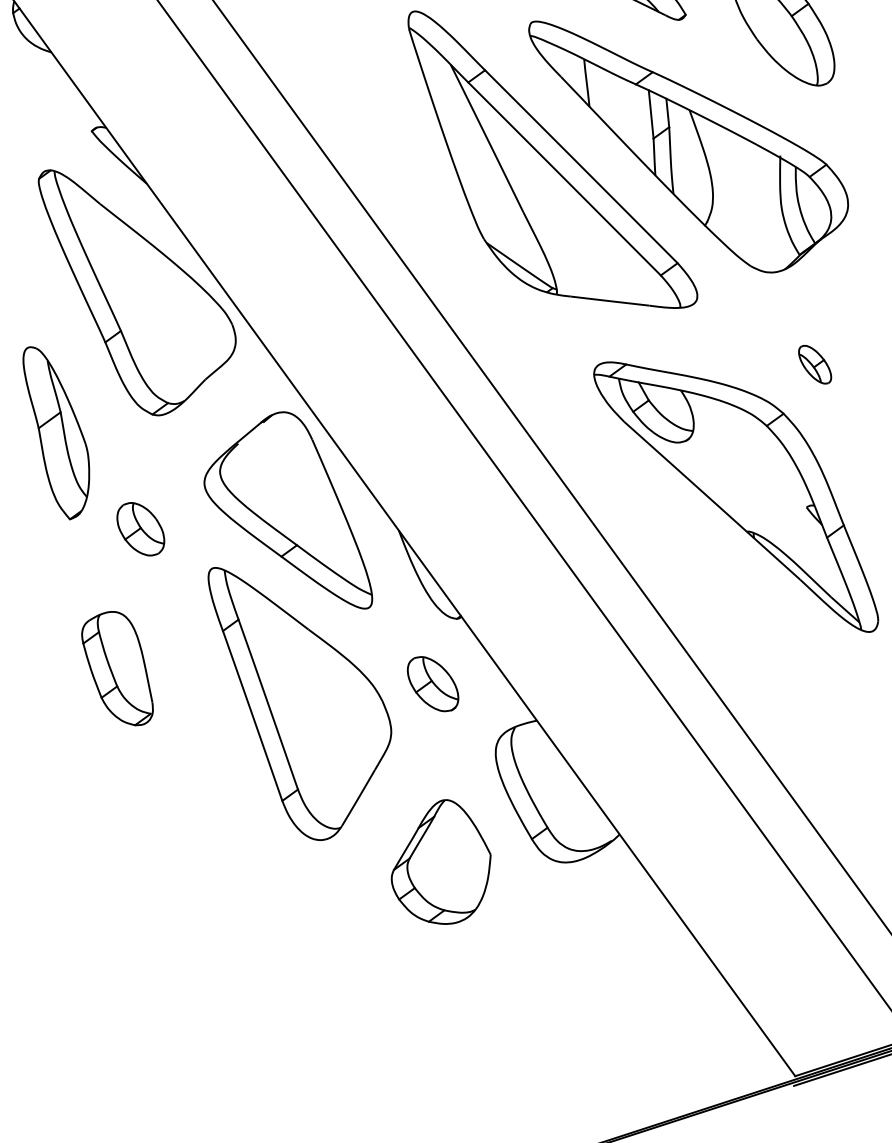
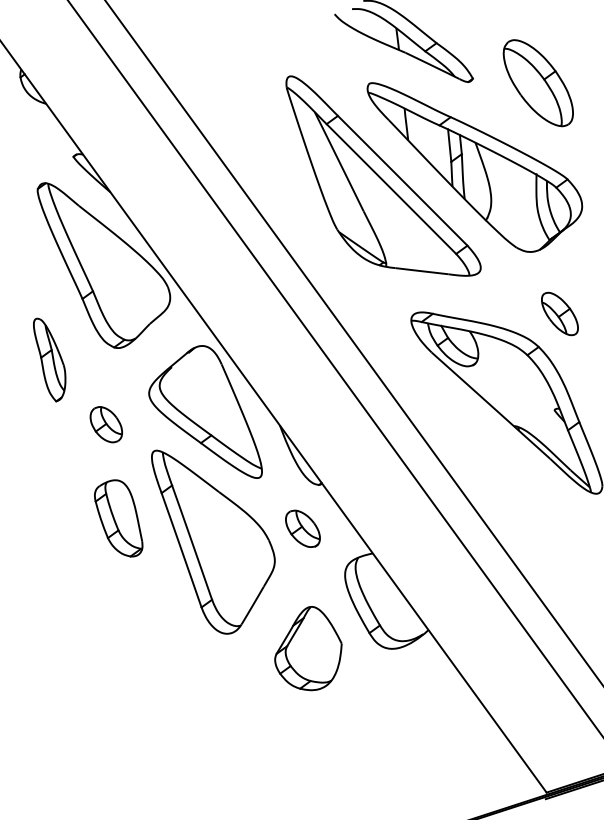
part: (814, 363) -> (559, 313), size x1.67
part: (56, 432) -> (49, 359), size x0.71
part: (117, 668) -> (118, 518), moved

